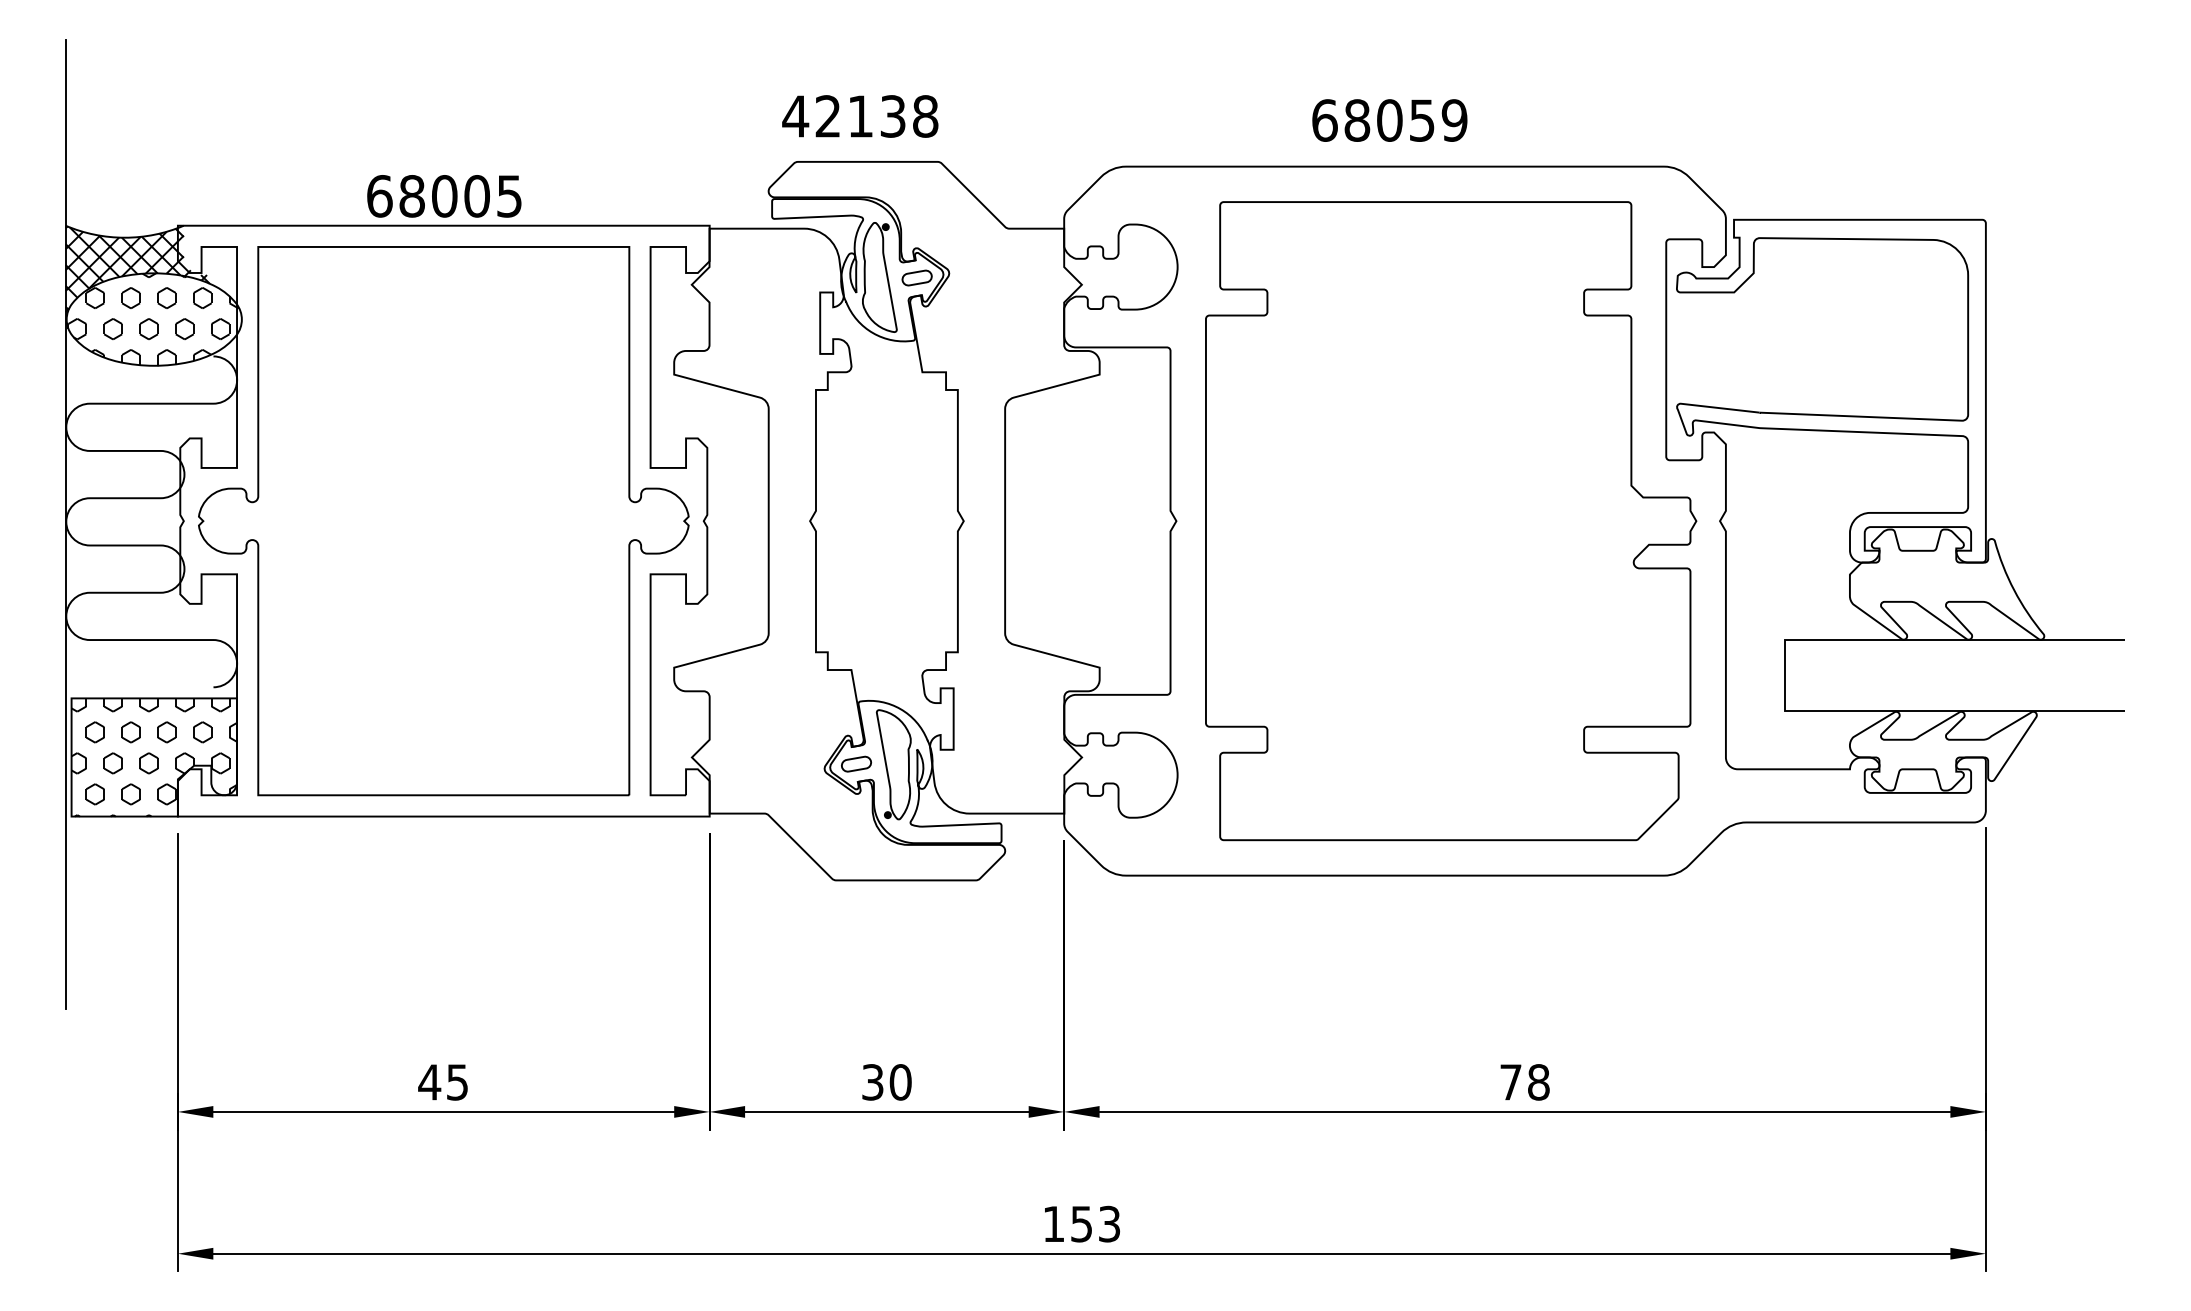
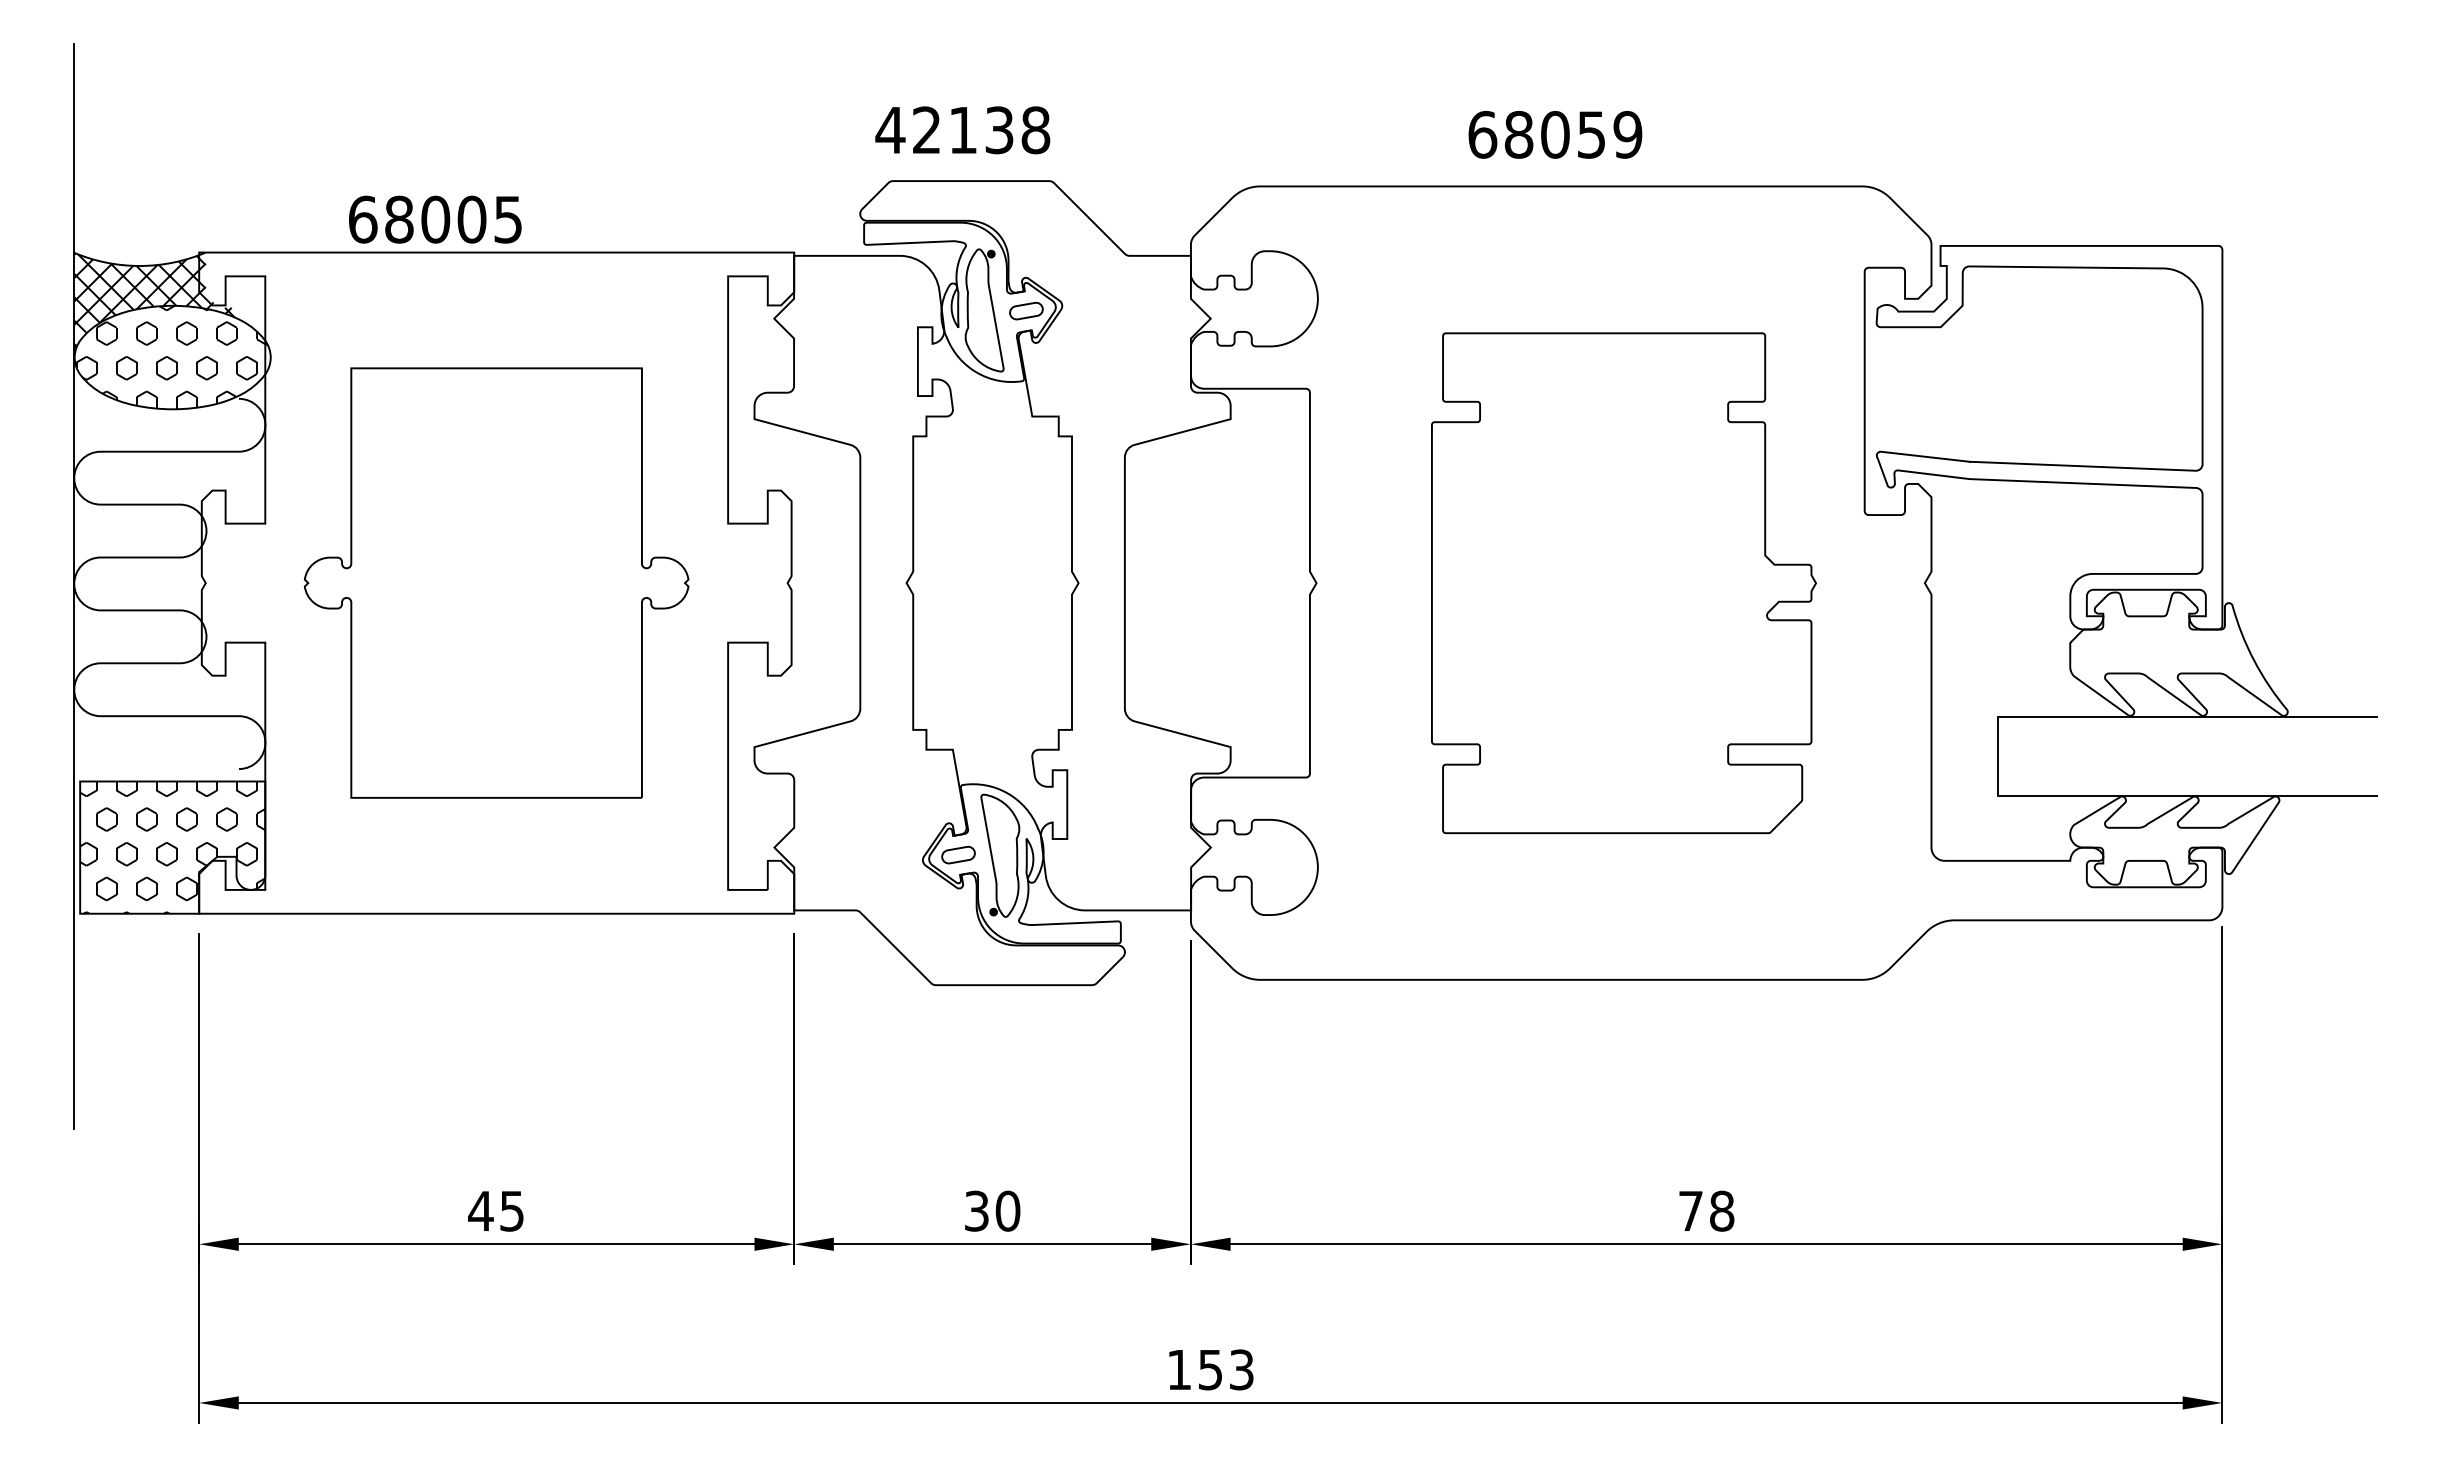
text: (444, 196) -> (435, 219), moved
part: (443, 520) -> (496, 582), size x0.7
part: (1450, 521) -> (1623, 583), size x0.7

